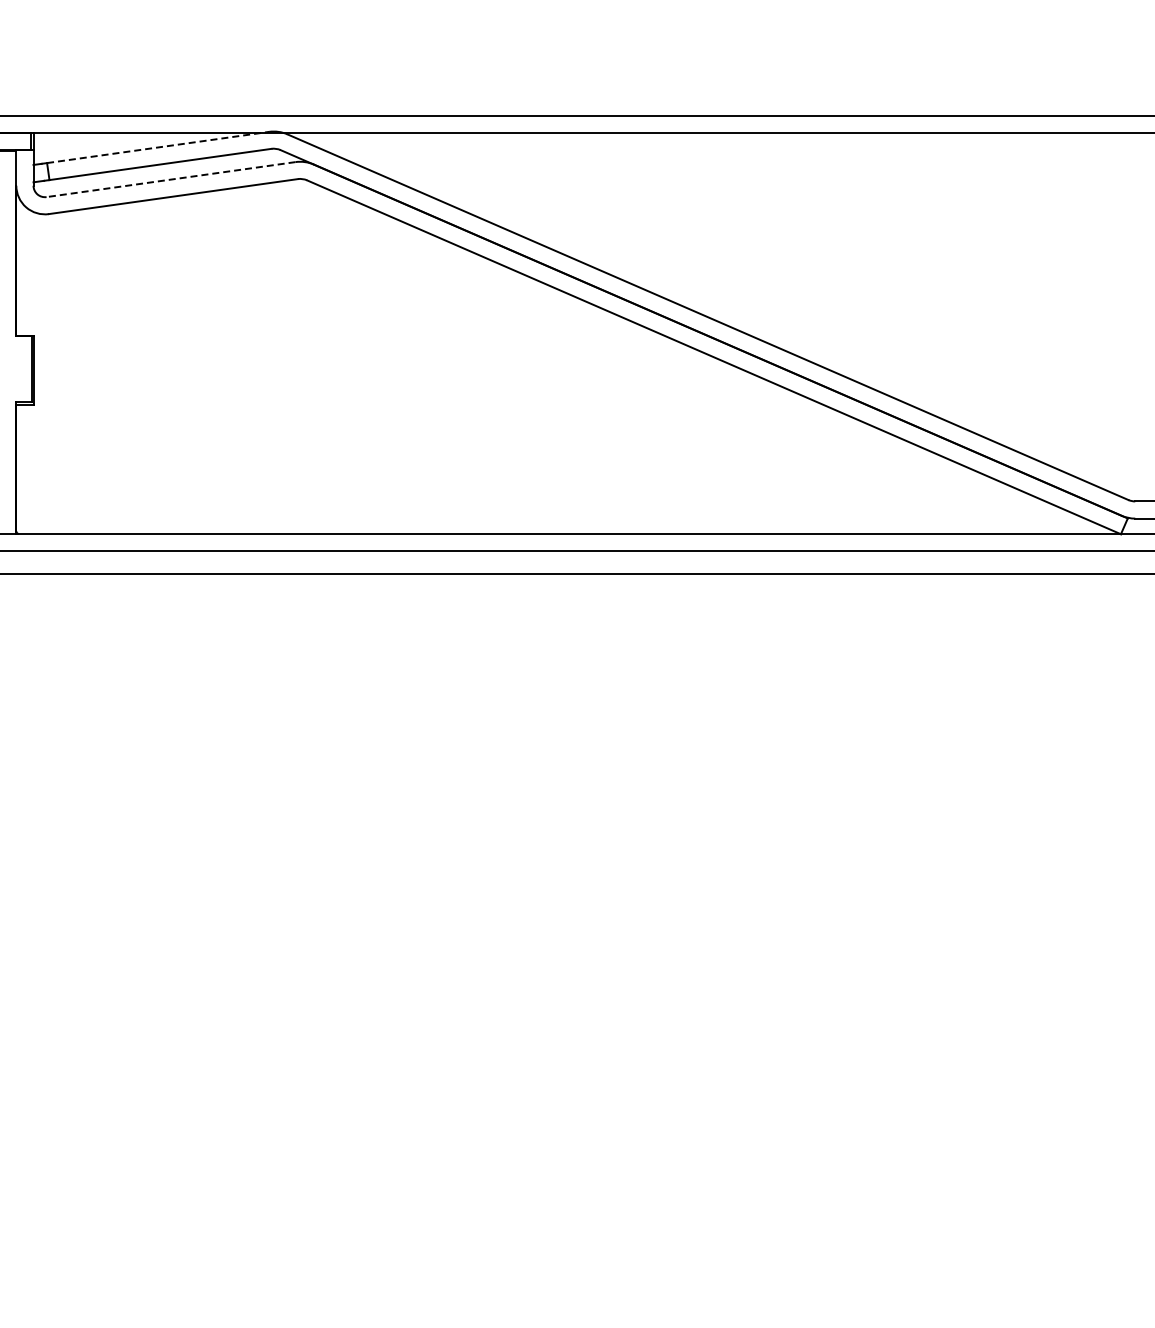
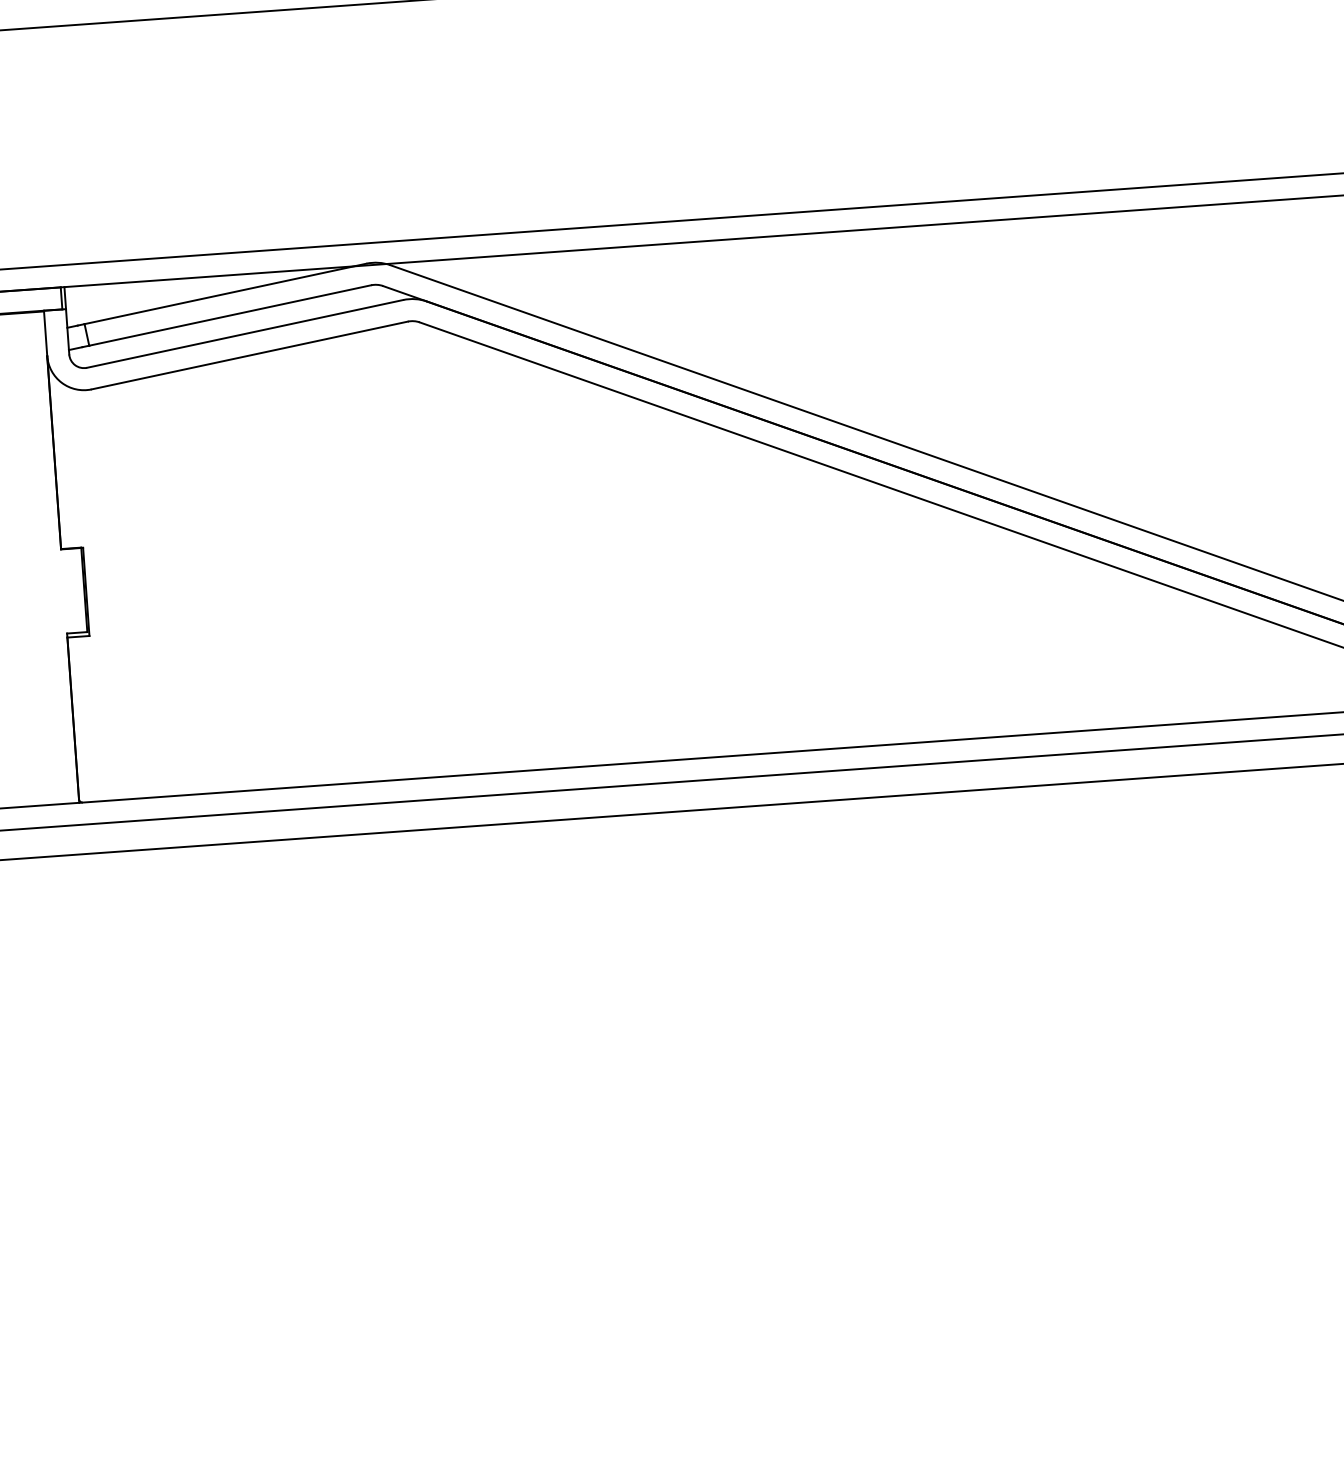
line: (158, 147) -> (226, 293), dashed -> solid
line: (171, 179) -> (245, 333), dashed -> solid

